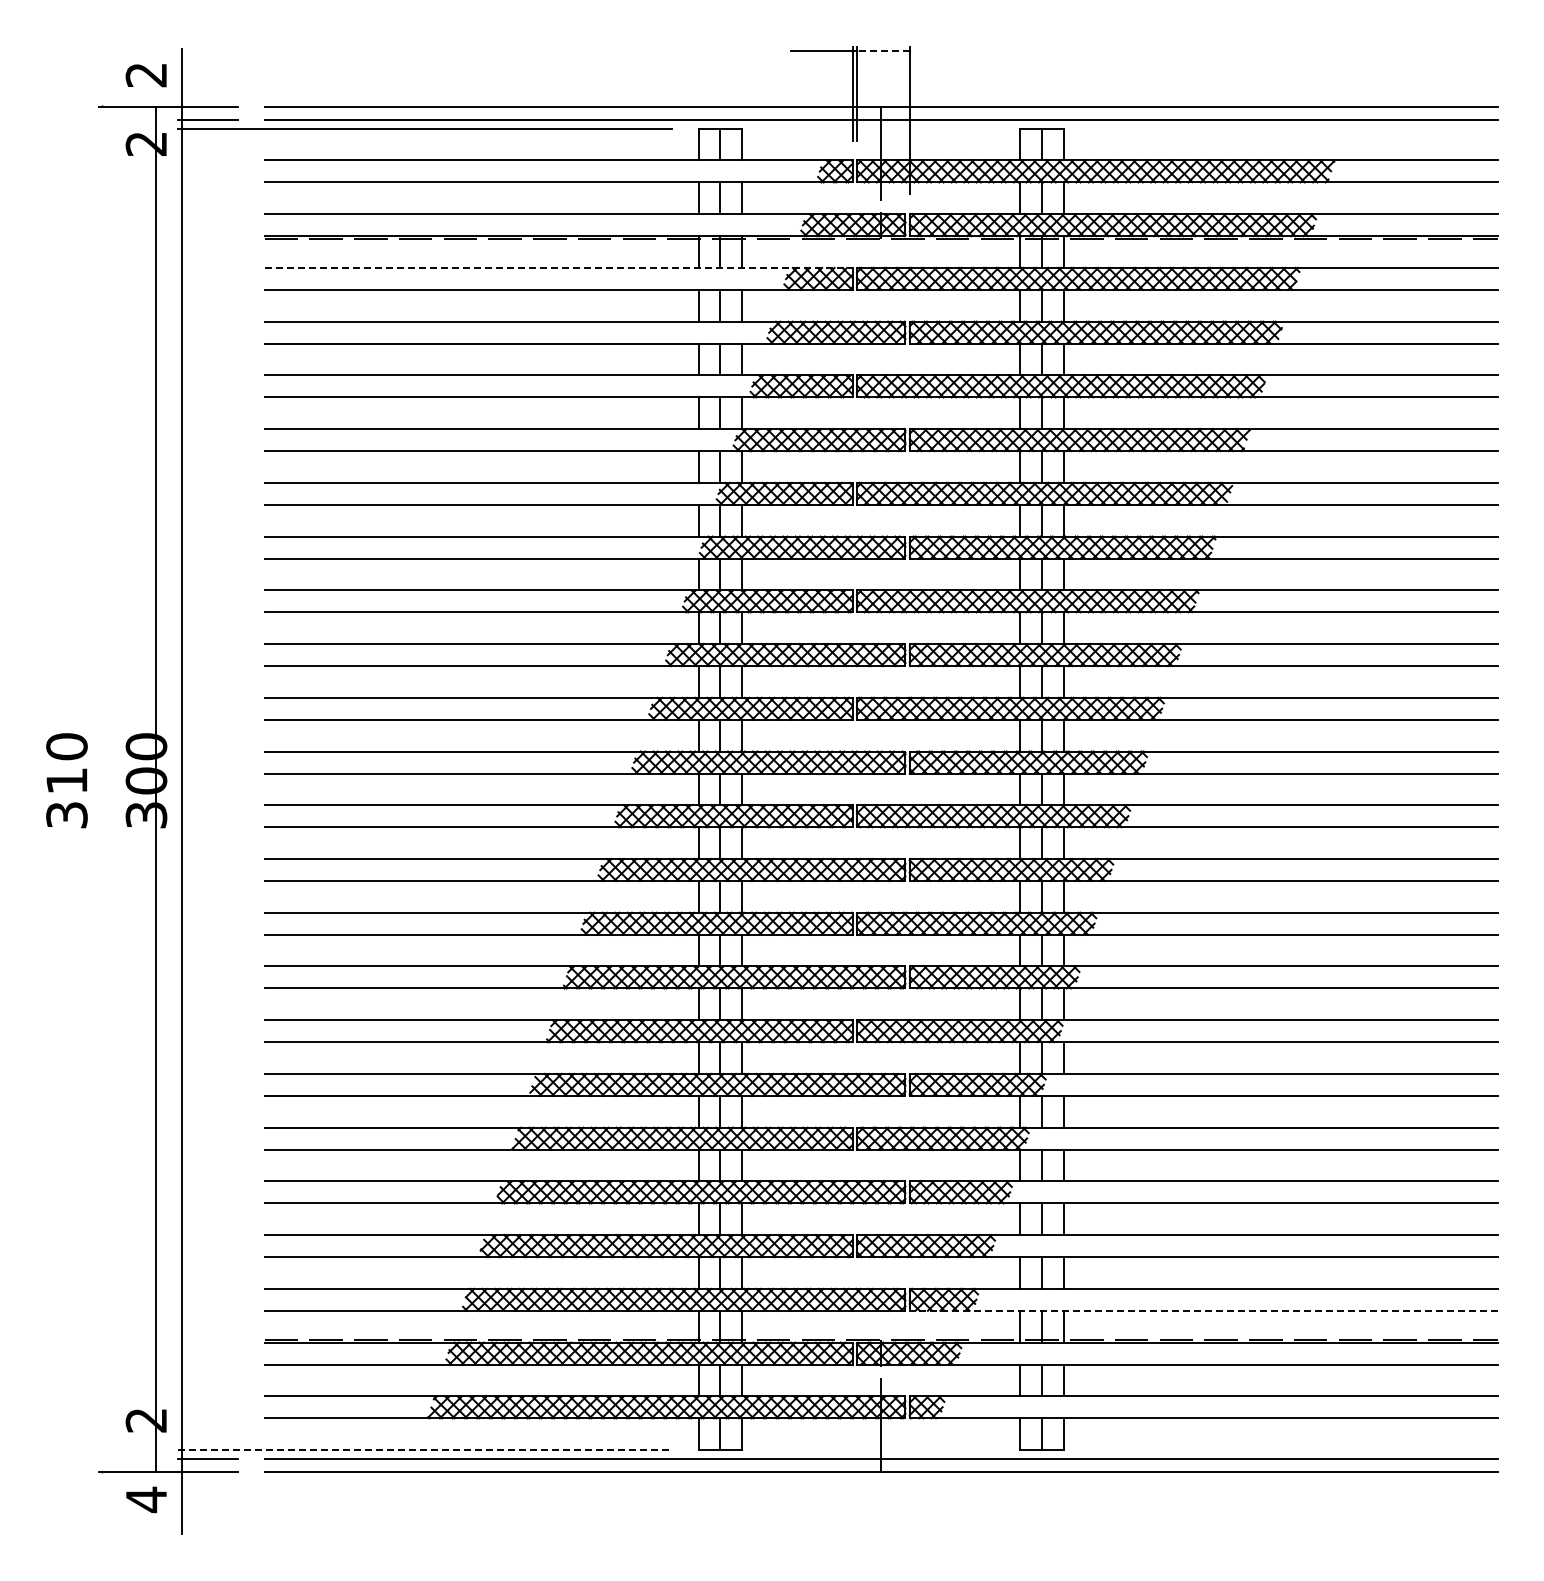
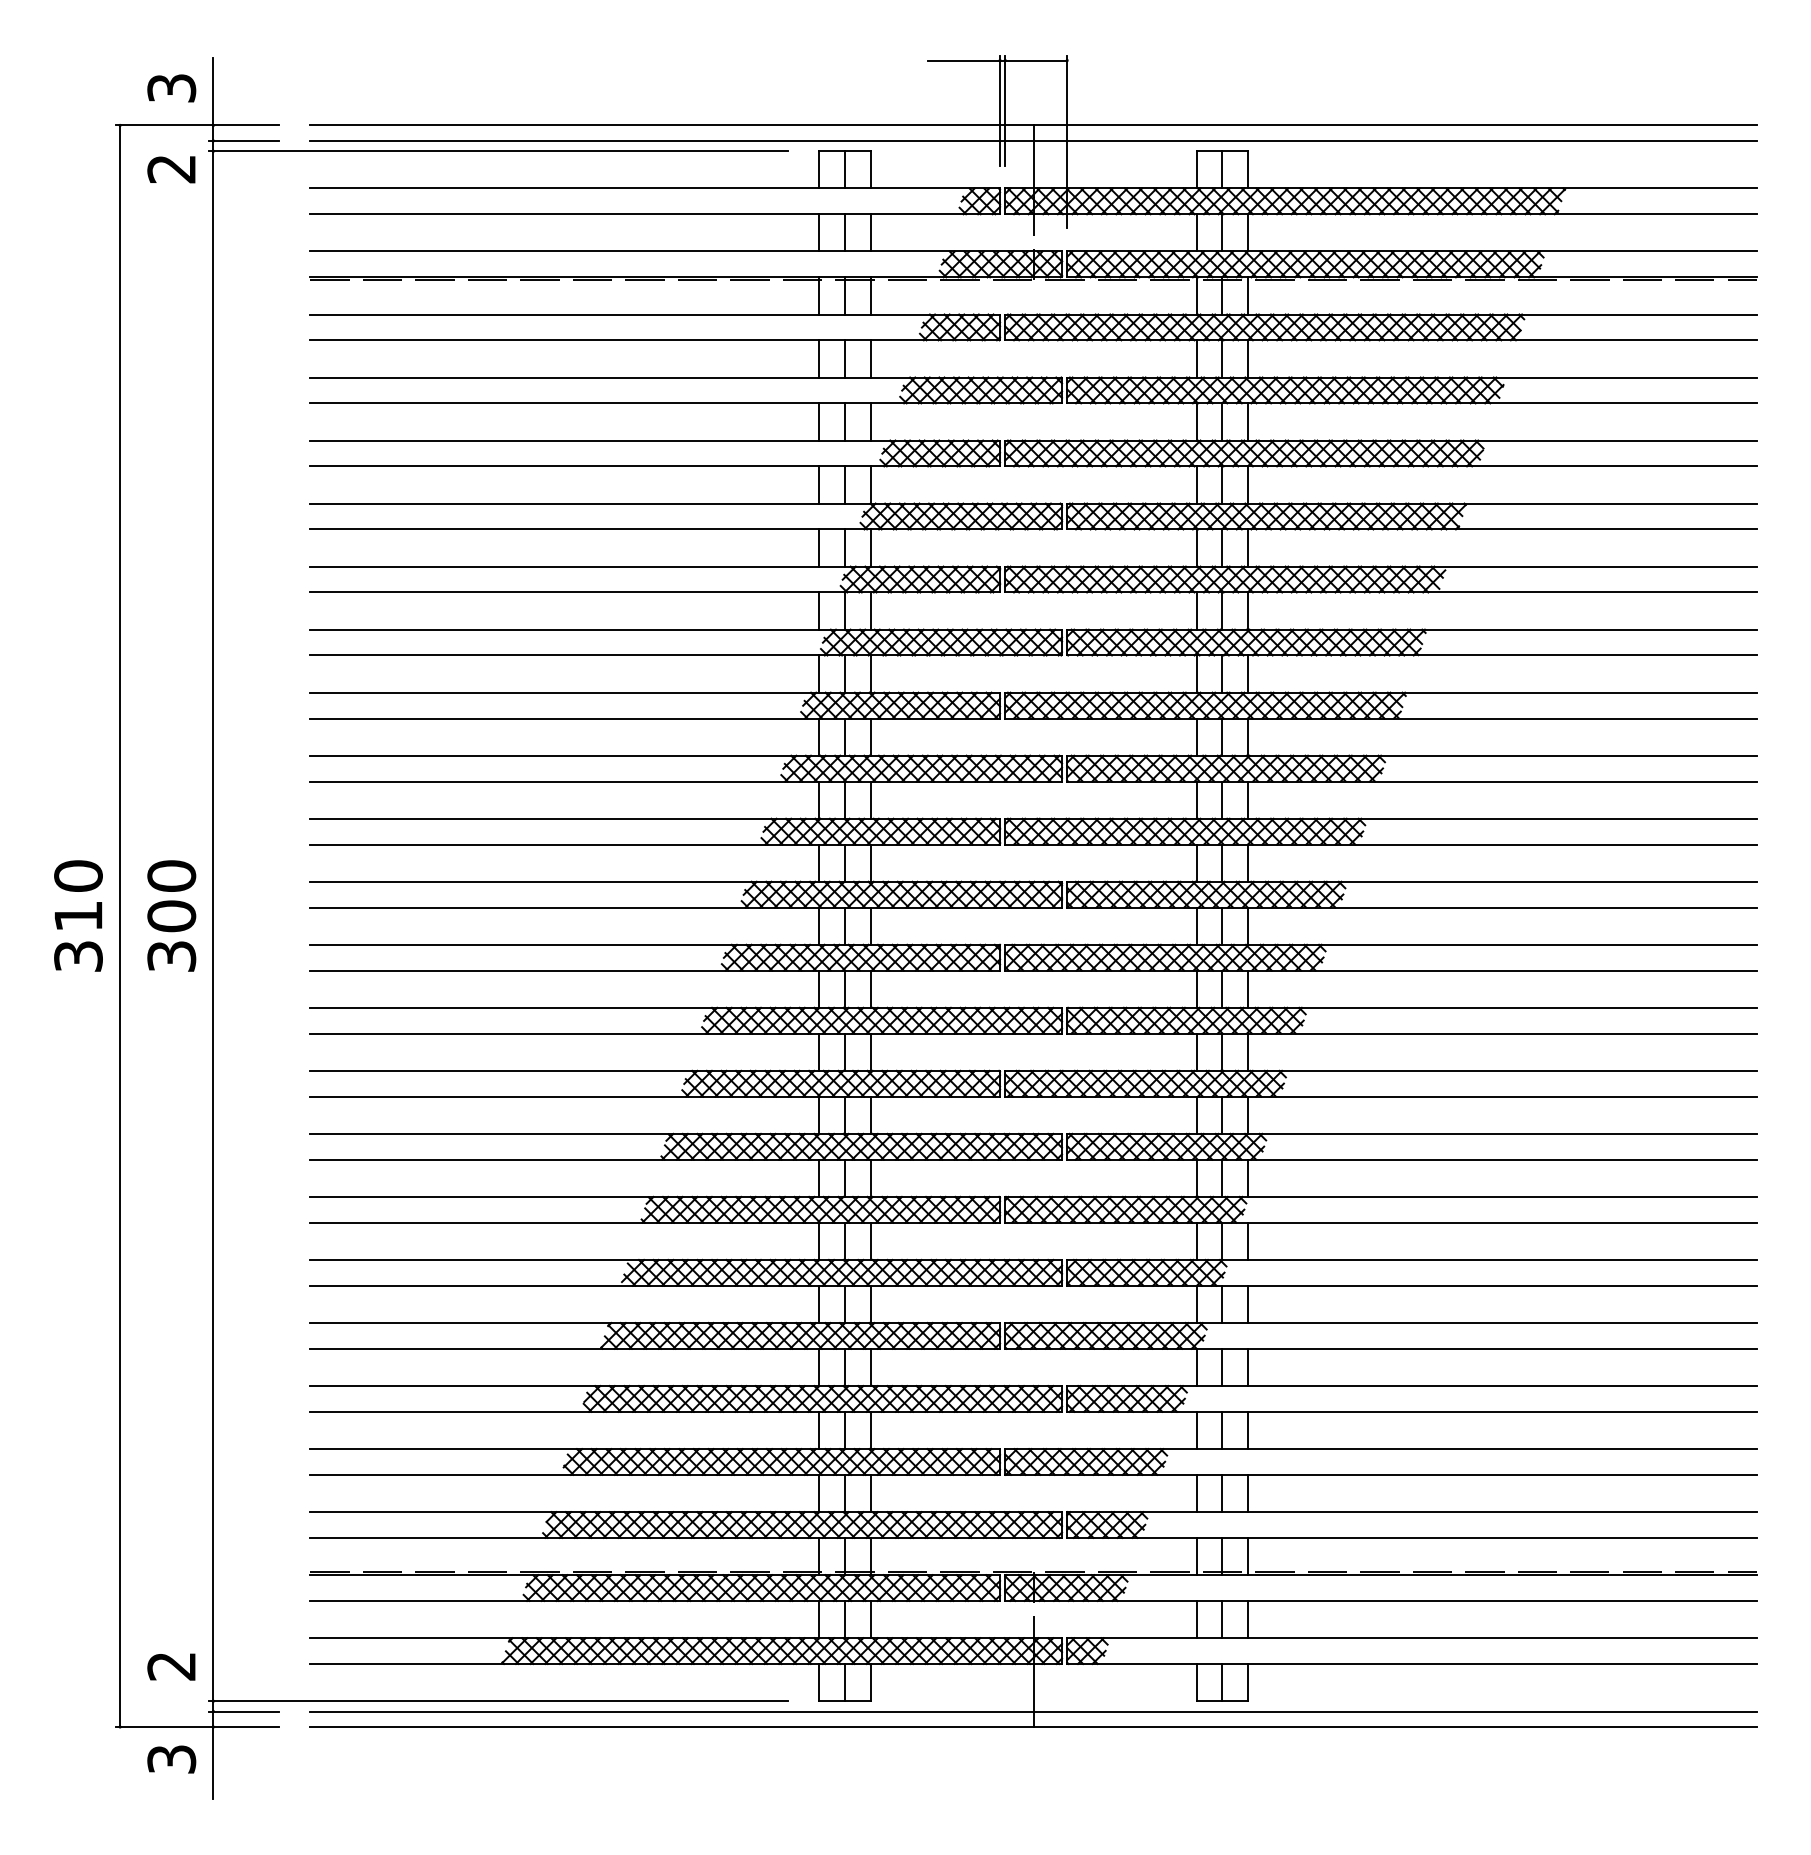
line: (882, 51) -> (1035, 60), dashed -> solid
text: (146, 75) -> (171, 88), 2 -> 3
line: (558, 267) -> (655, 314), dashed -> solid
line: (156, 789) -> (120, 926), moved
line: (1203, 1310) -> (1411, 1537), dashed -> solid
line: (425, 1450) -> (499, 1701), dashed -> solid
text: (146, 1499) -> (171, 1759), 4 -> 3

